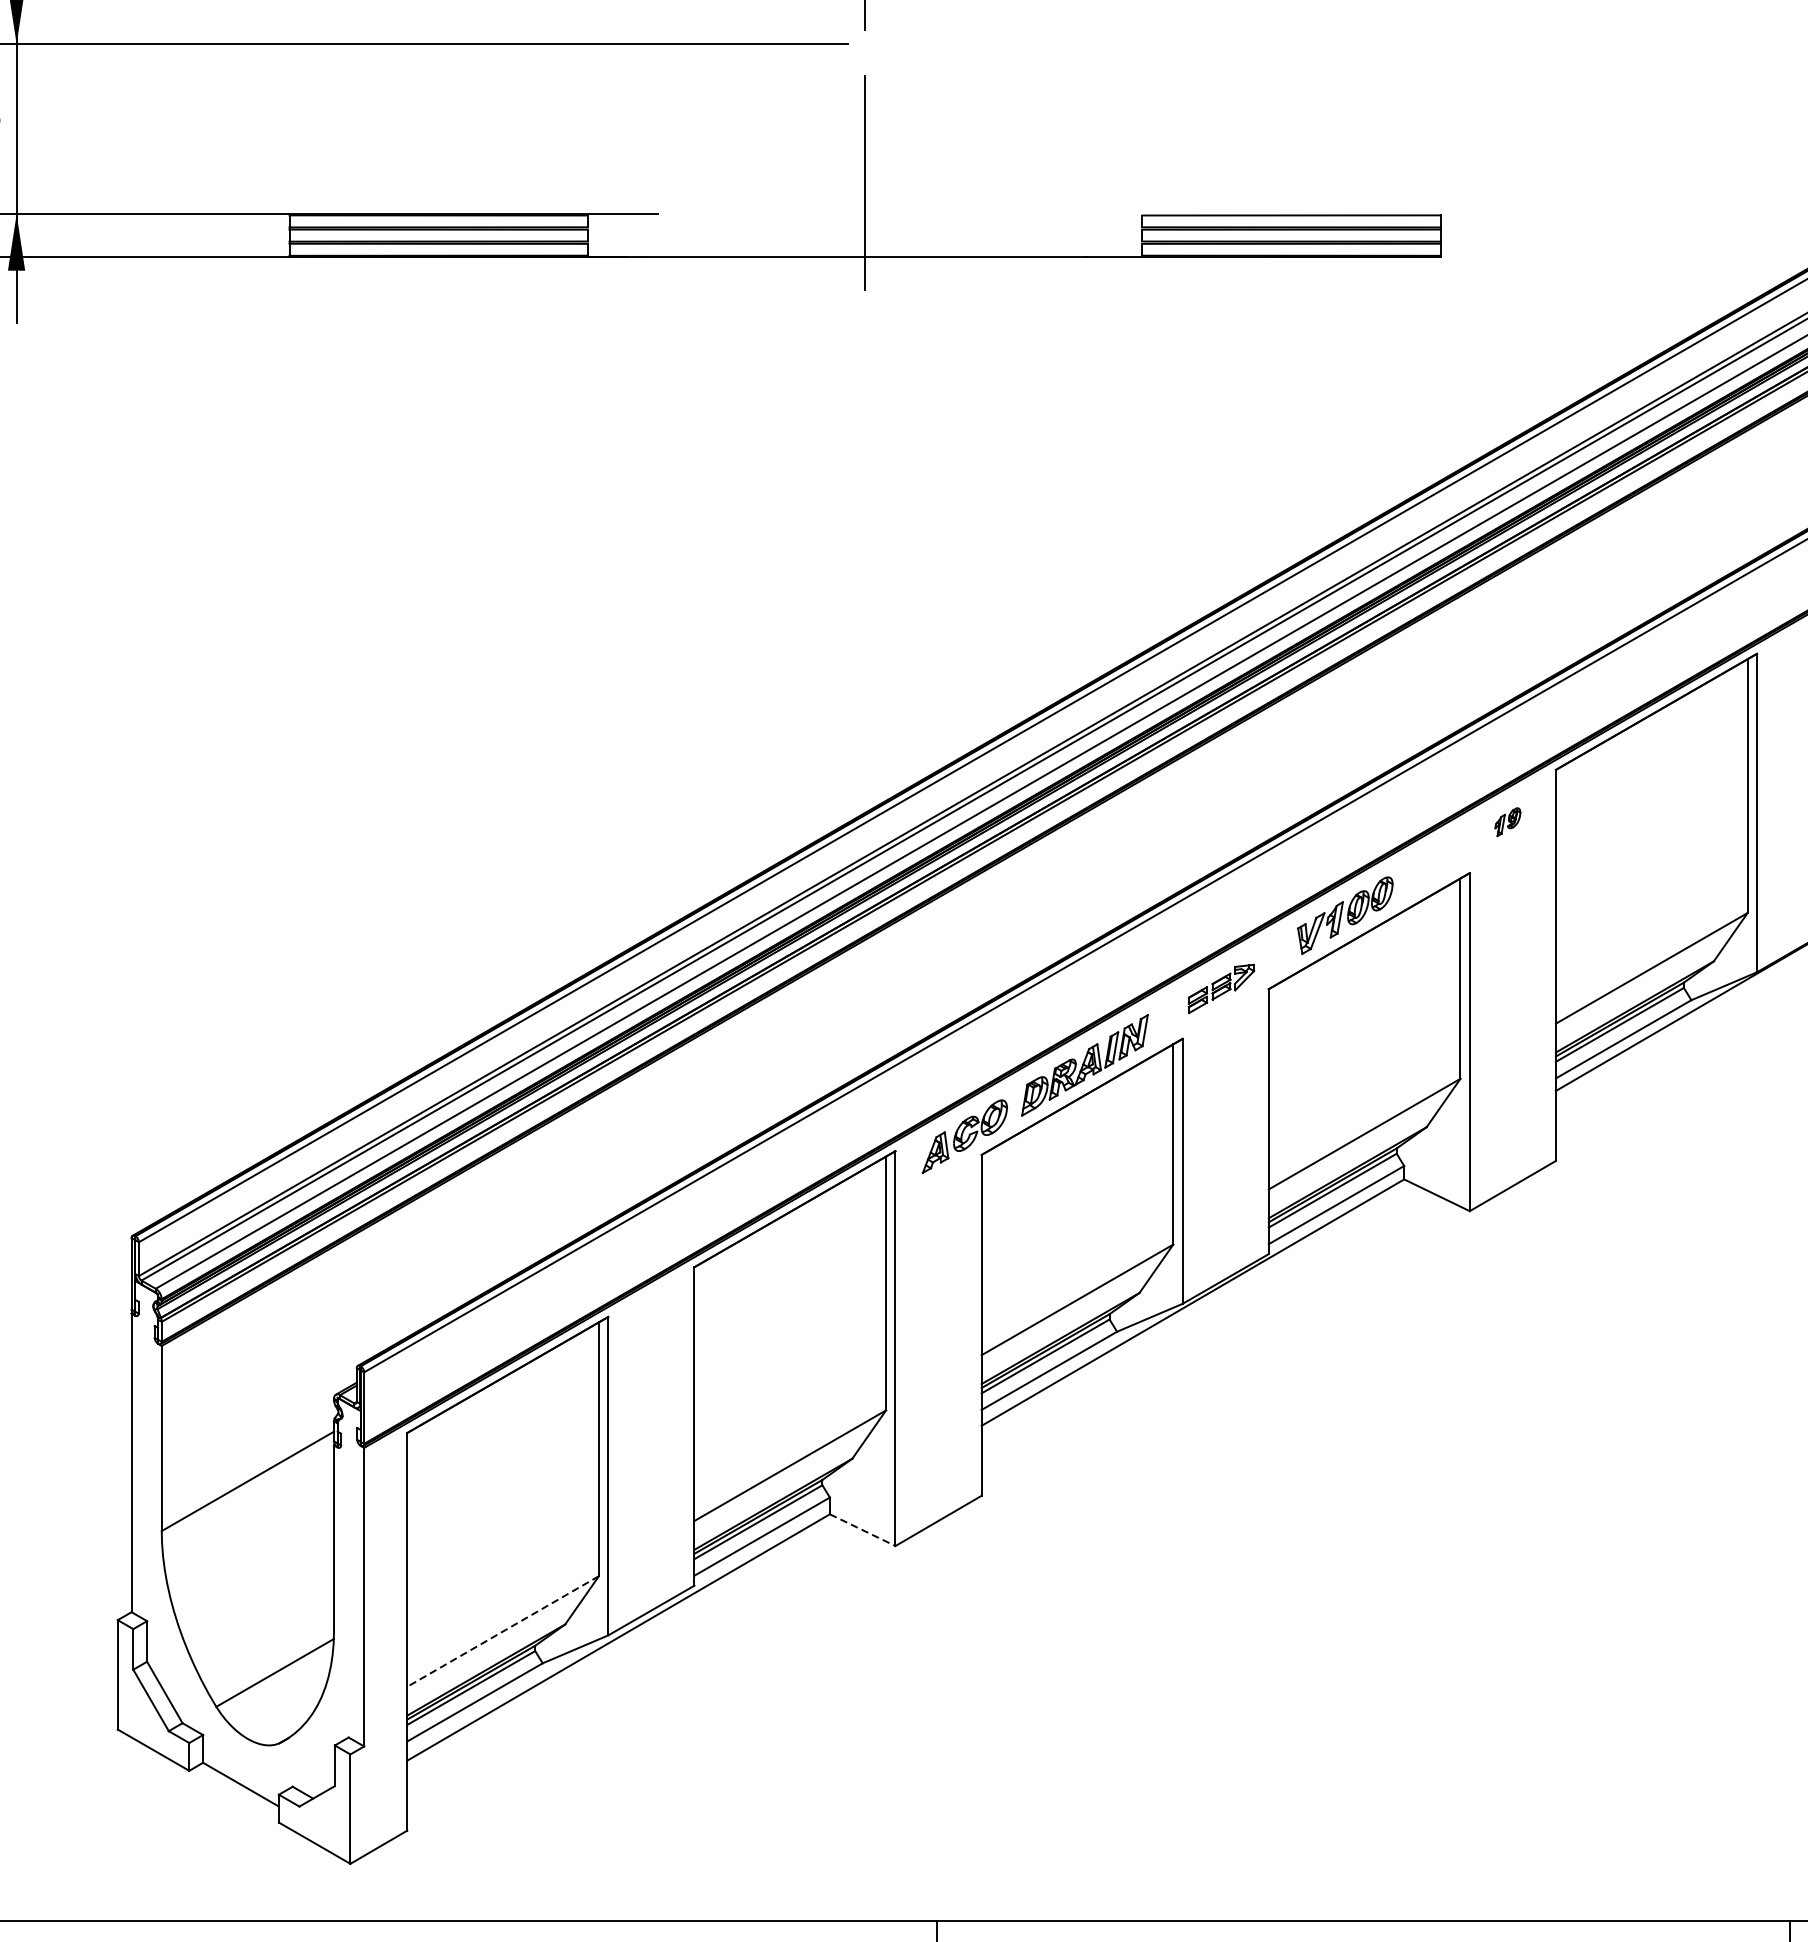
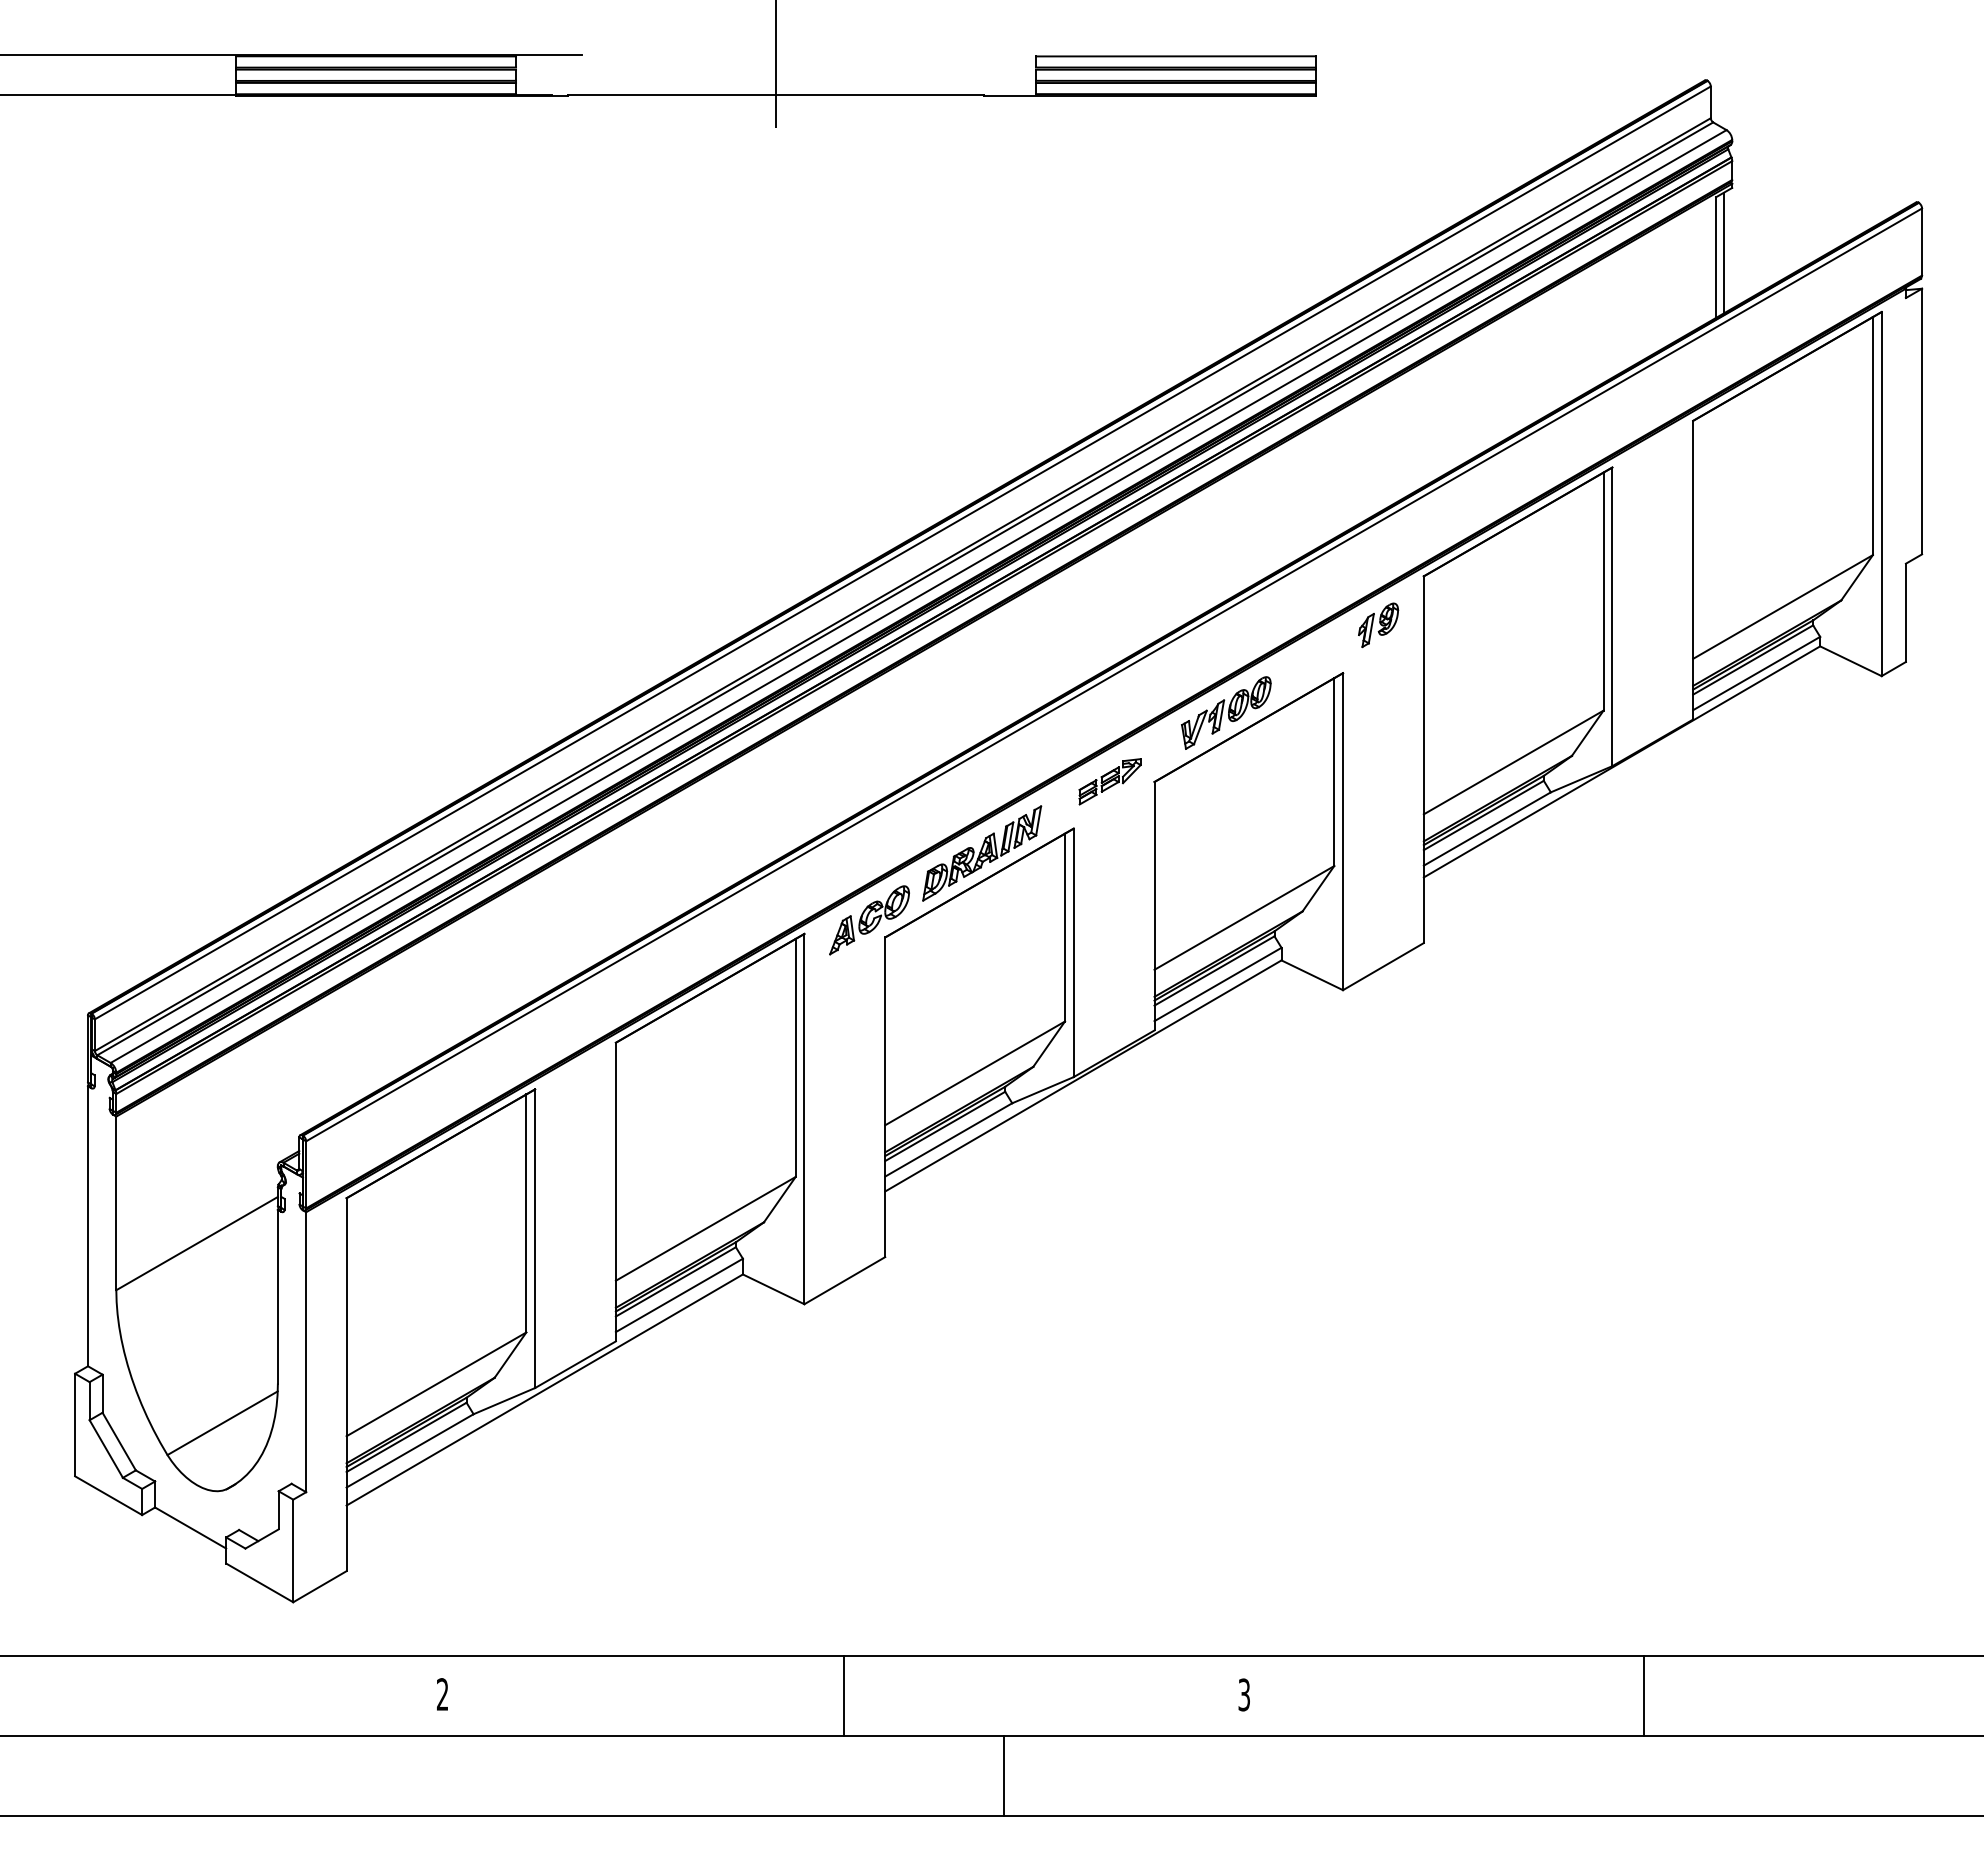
part: (1507, 822) -> (1378, 625), size x1.67
line: (863, 1530) -> (774, 1289), dashed -> solid
line: (503, 1631) -> (436, 1384), dashed -> solid

